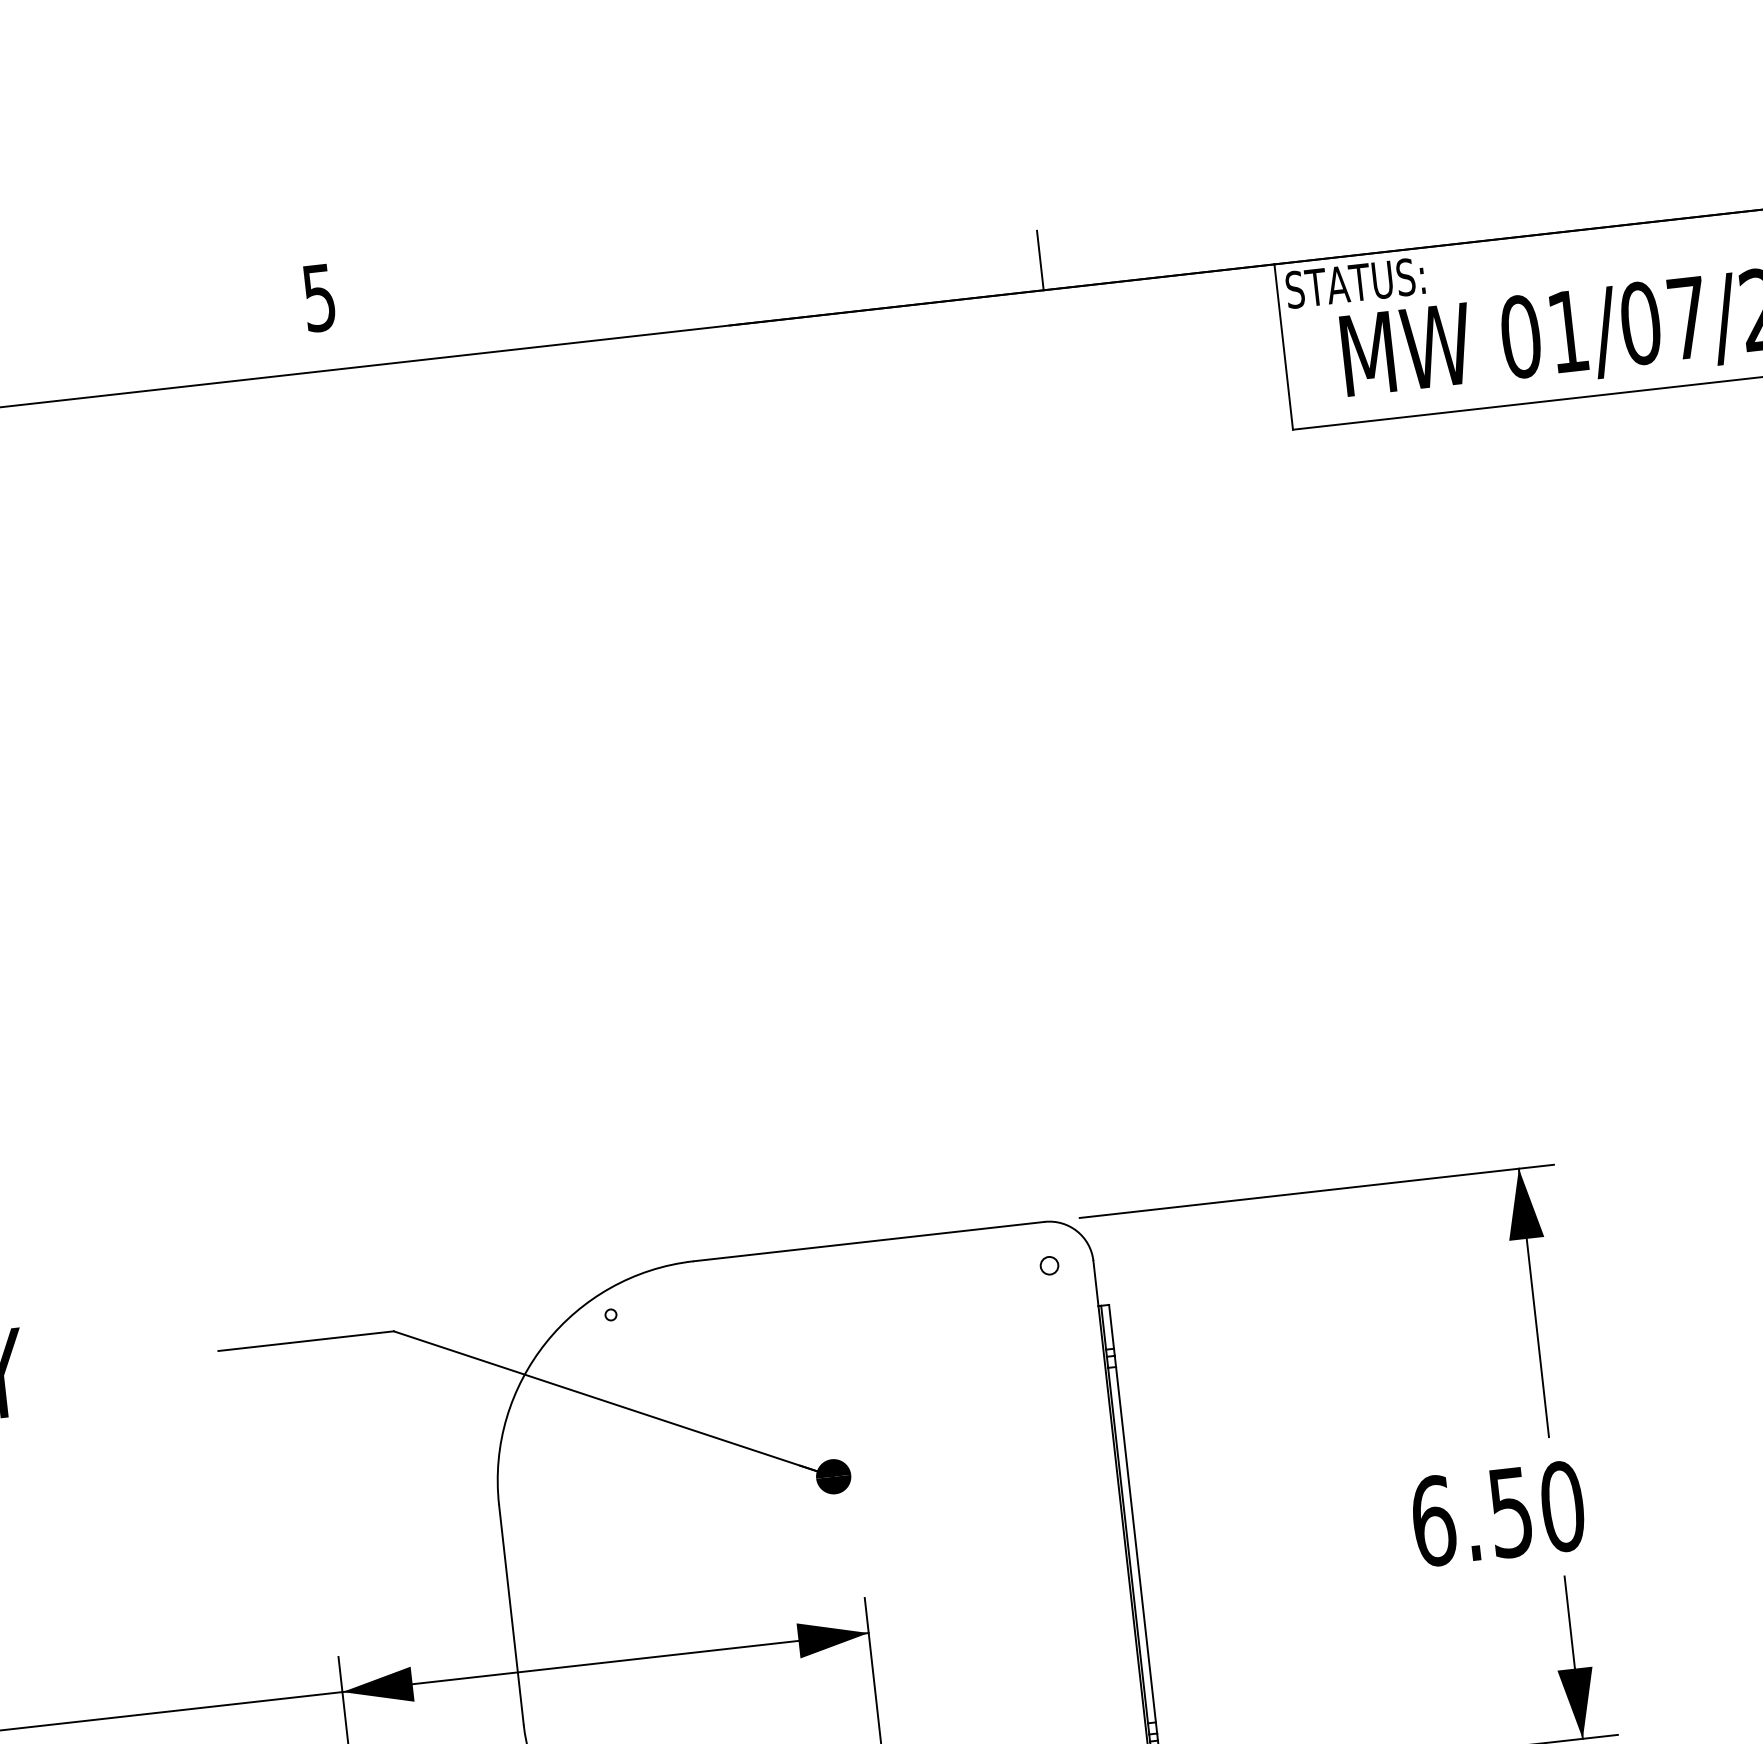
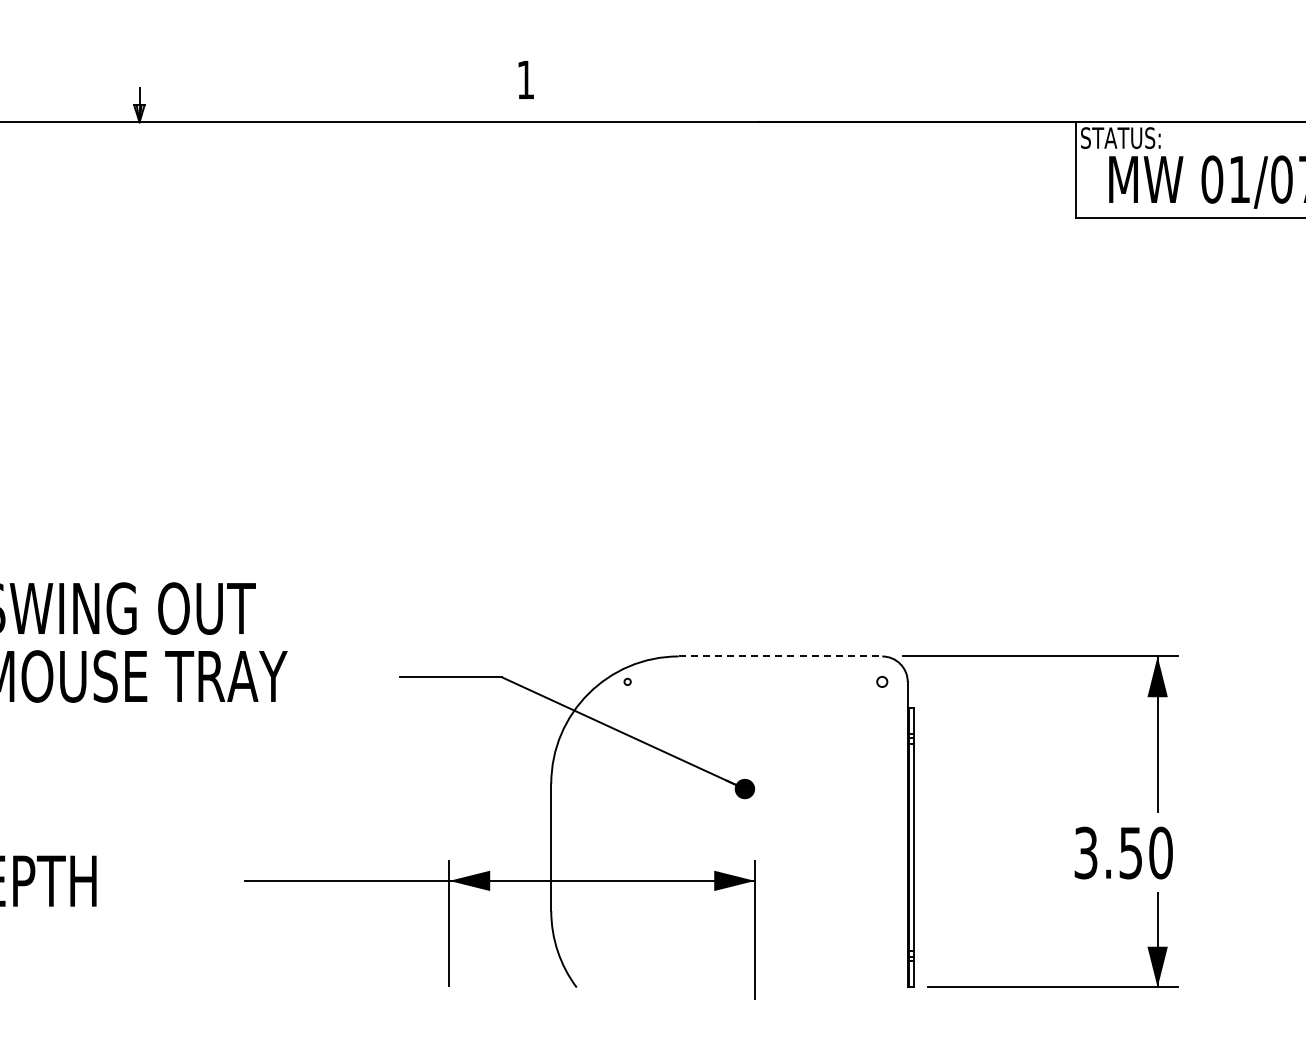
line: (1039, 259) -> (941, 104), removed
text: (318, 297) -> (525, 79), 5 -> 1
line: (869, 1241) -> (780, 656), solid -> dashed
text: (1434, 1520) -> (1086, 852), 6.50 -> 3.50

